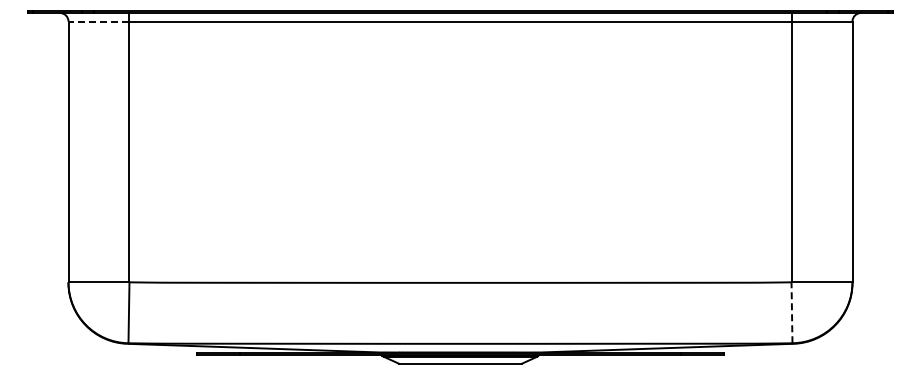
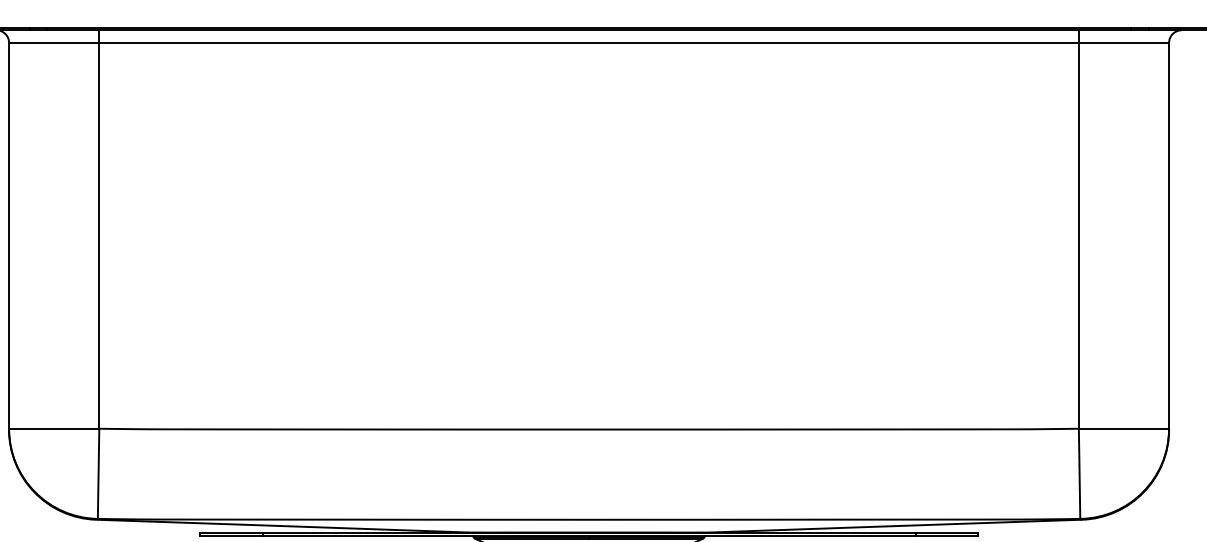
line: (98, 21) -> (53, 42), dashed -> solid
line: (791, 312) -> (1078, 473), dashed -> solid

